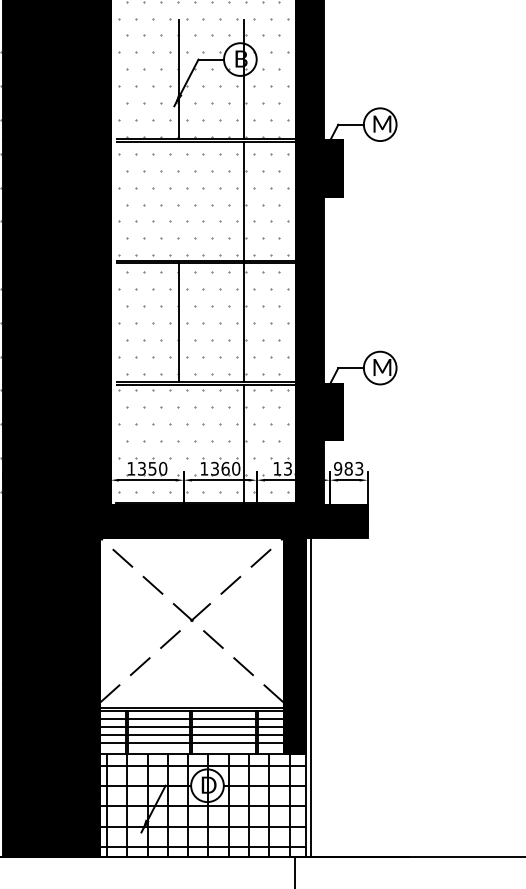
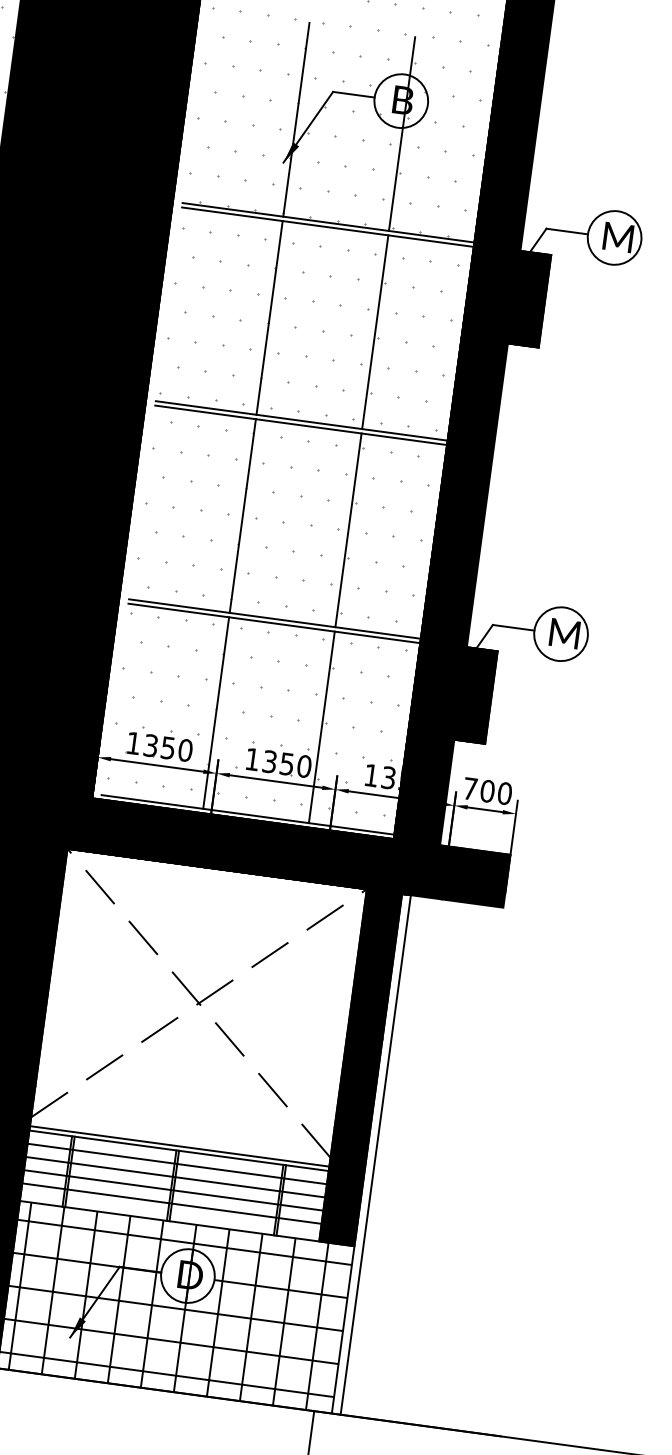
line: (178, 200) -> (269, 316), added
line: (178, 443) -> (216, 712), added
text: (225, 468) -> (287, 763), 1360 -> 1350
text: (348, 468) -> (487, 790), 983 -> 700

